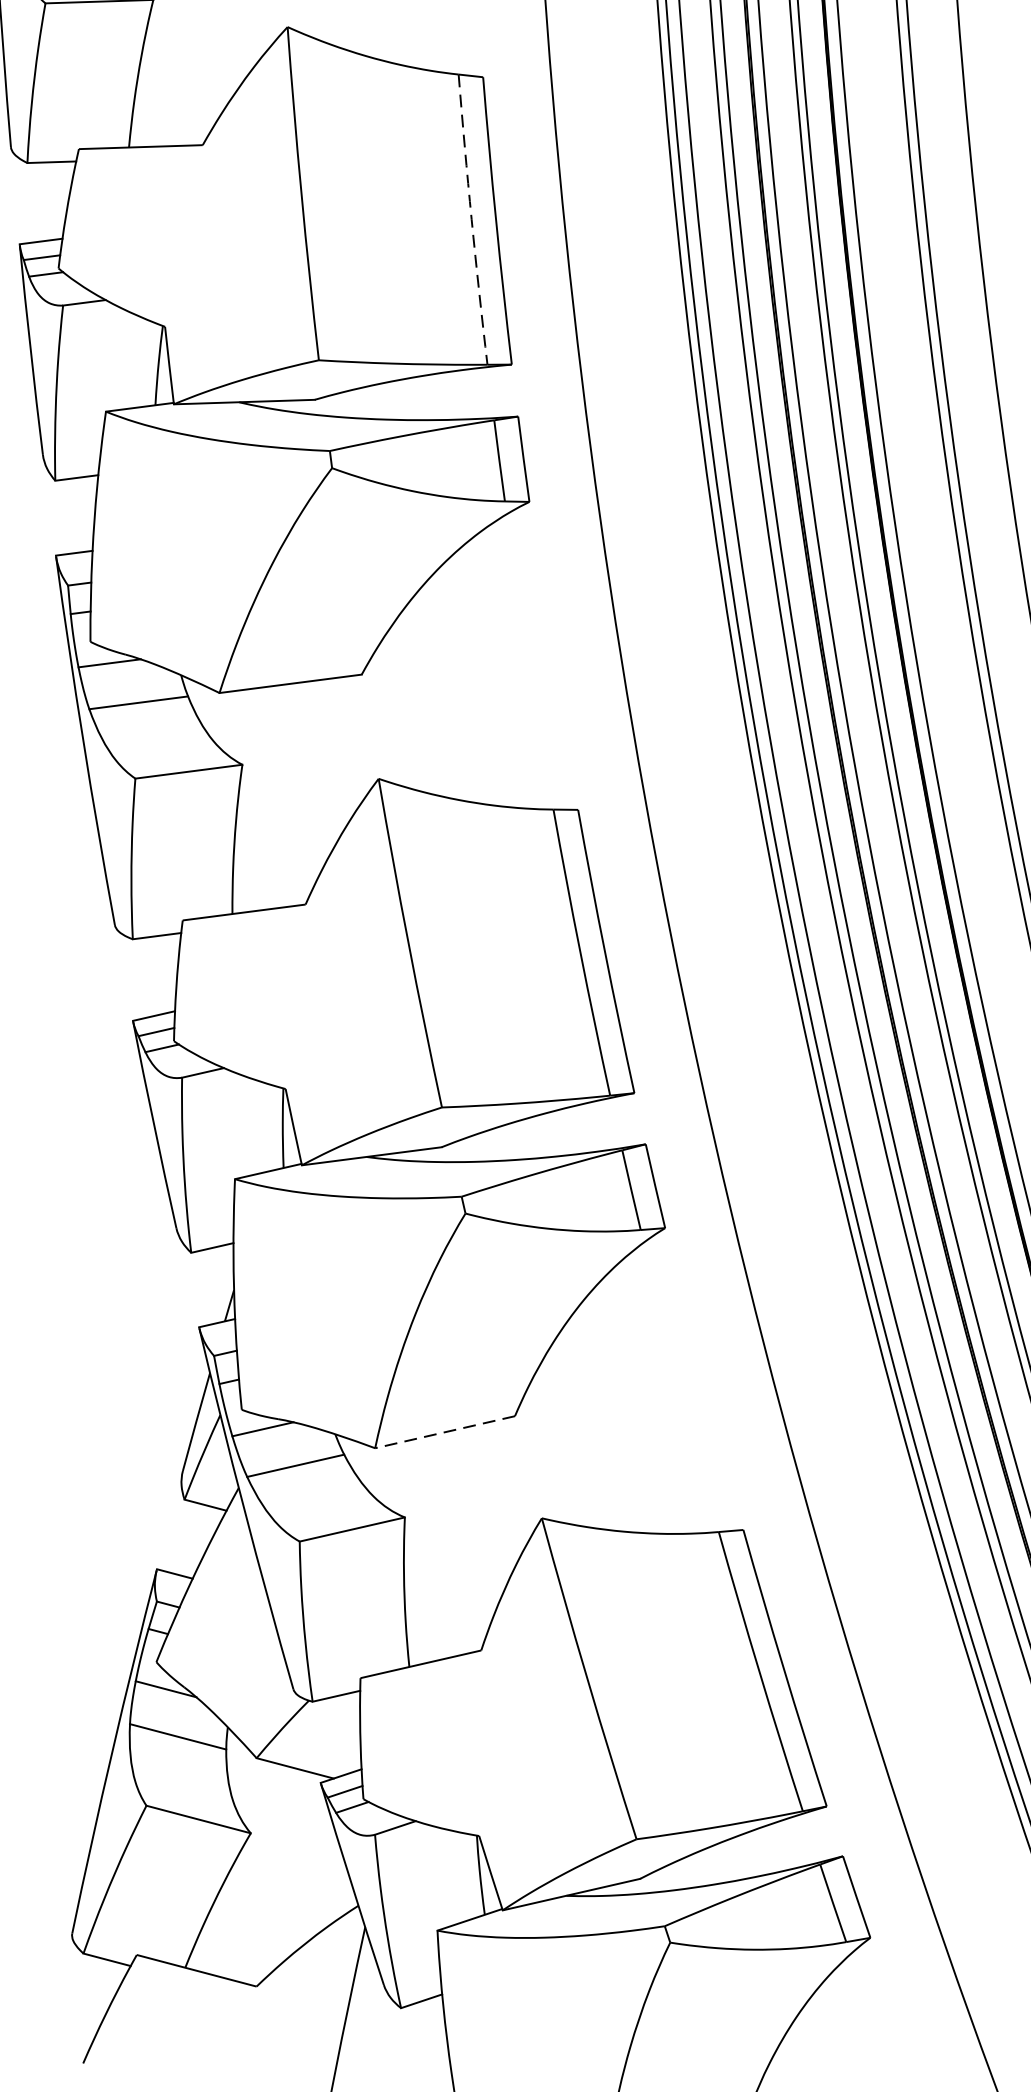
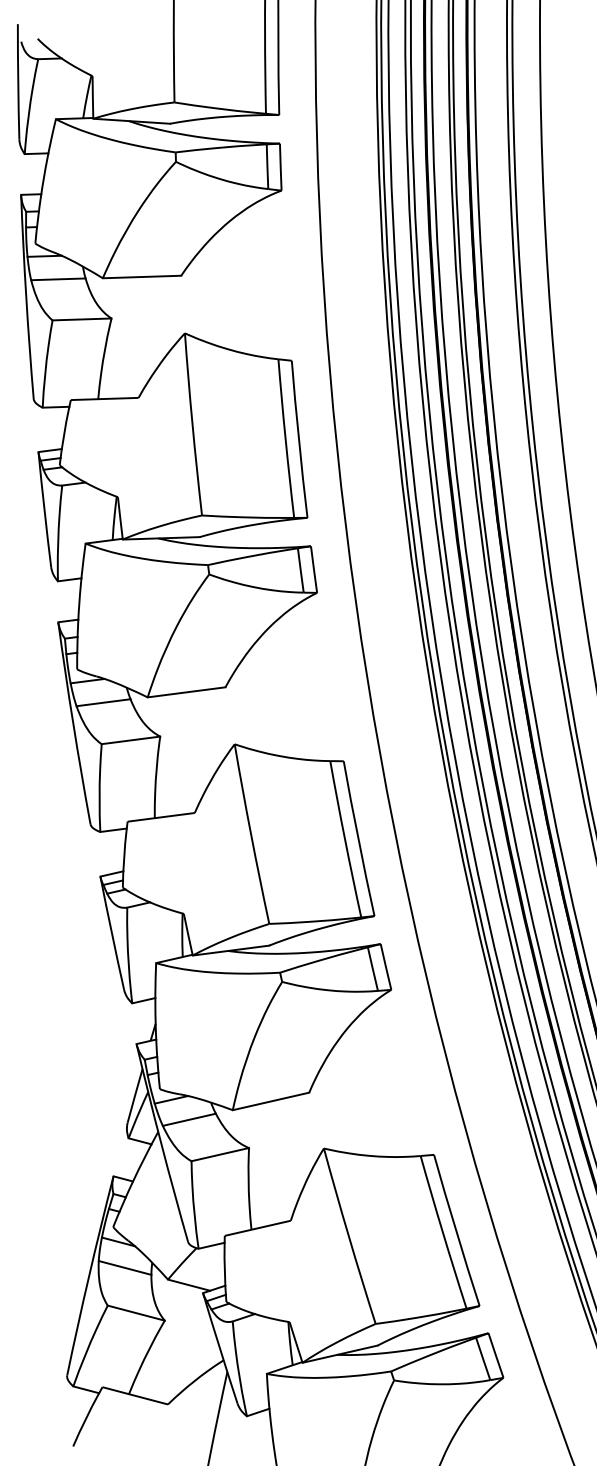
arc: (471, 219) -> (285, 438), dashed -> solid
line: (444, 1432) -> (270, 1101), dashed -> solid

